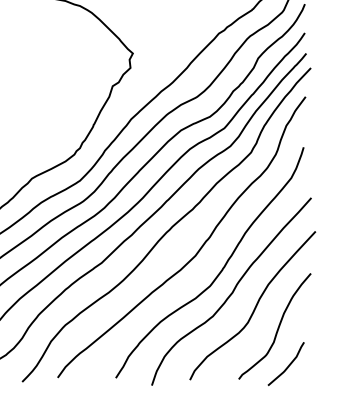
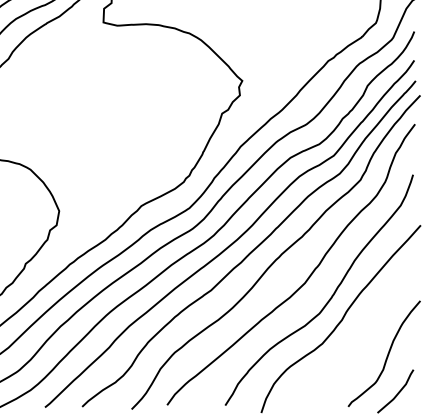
curve: (255, 306) -> (364, 333), removed

